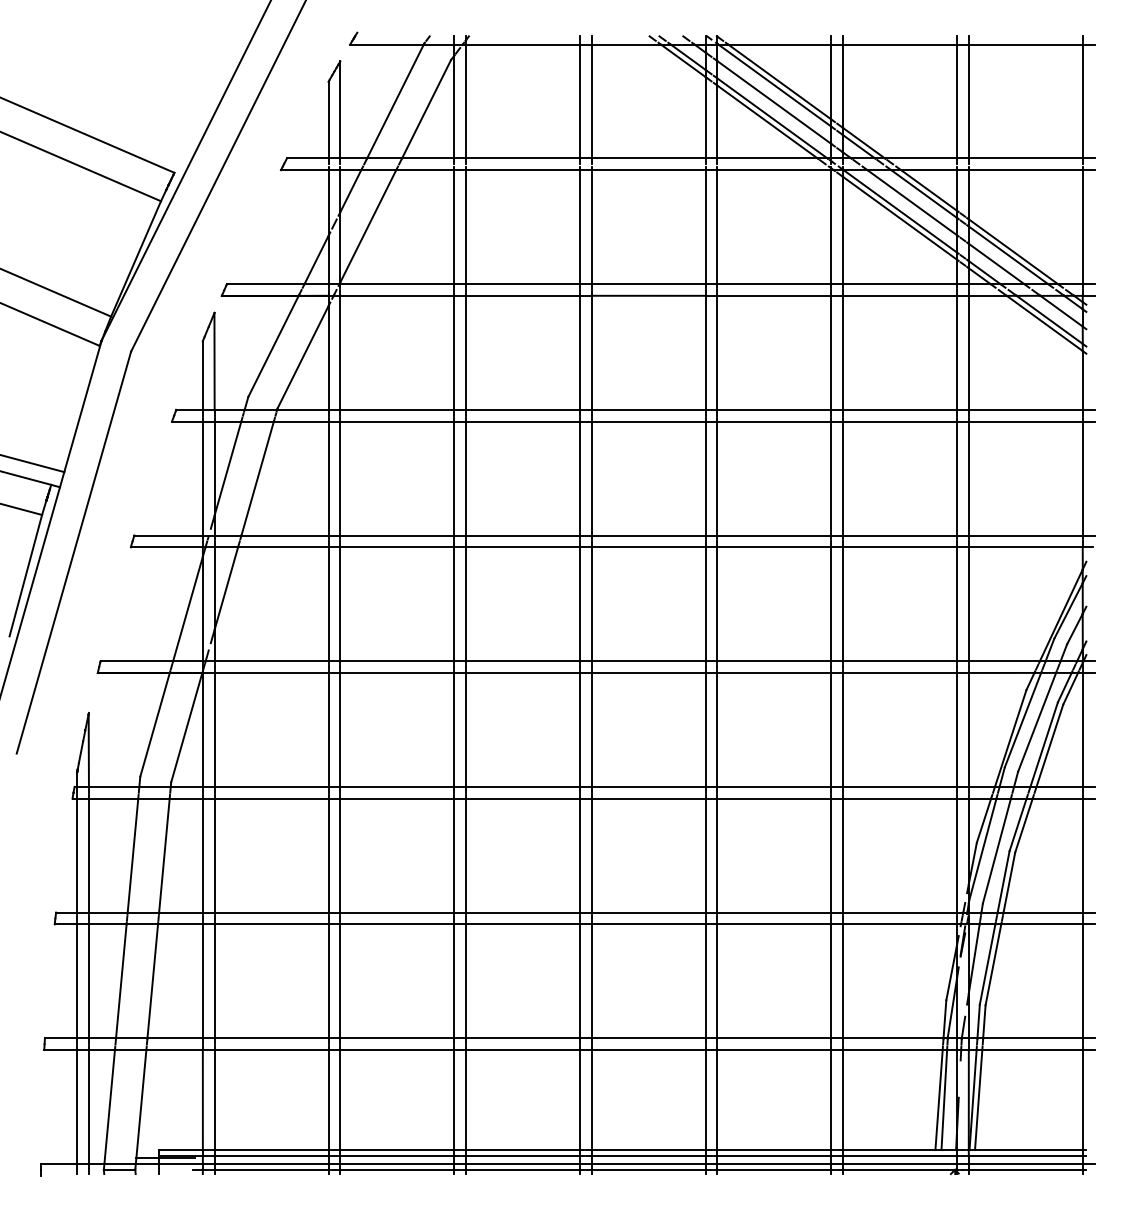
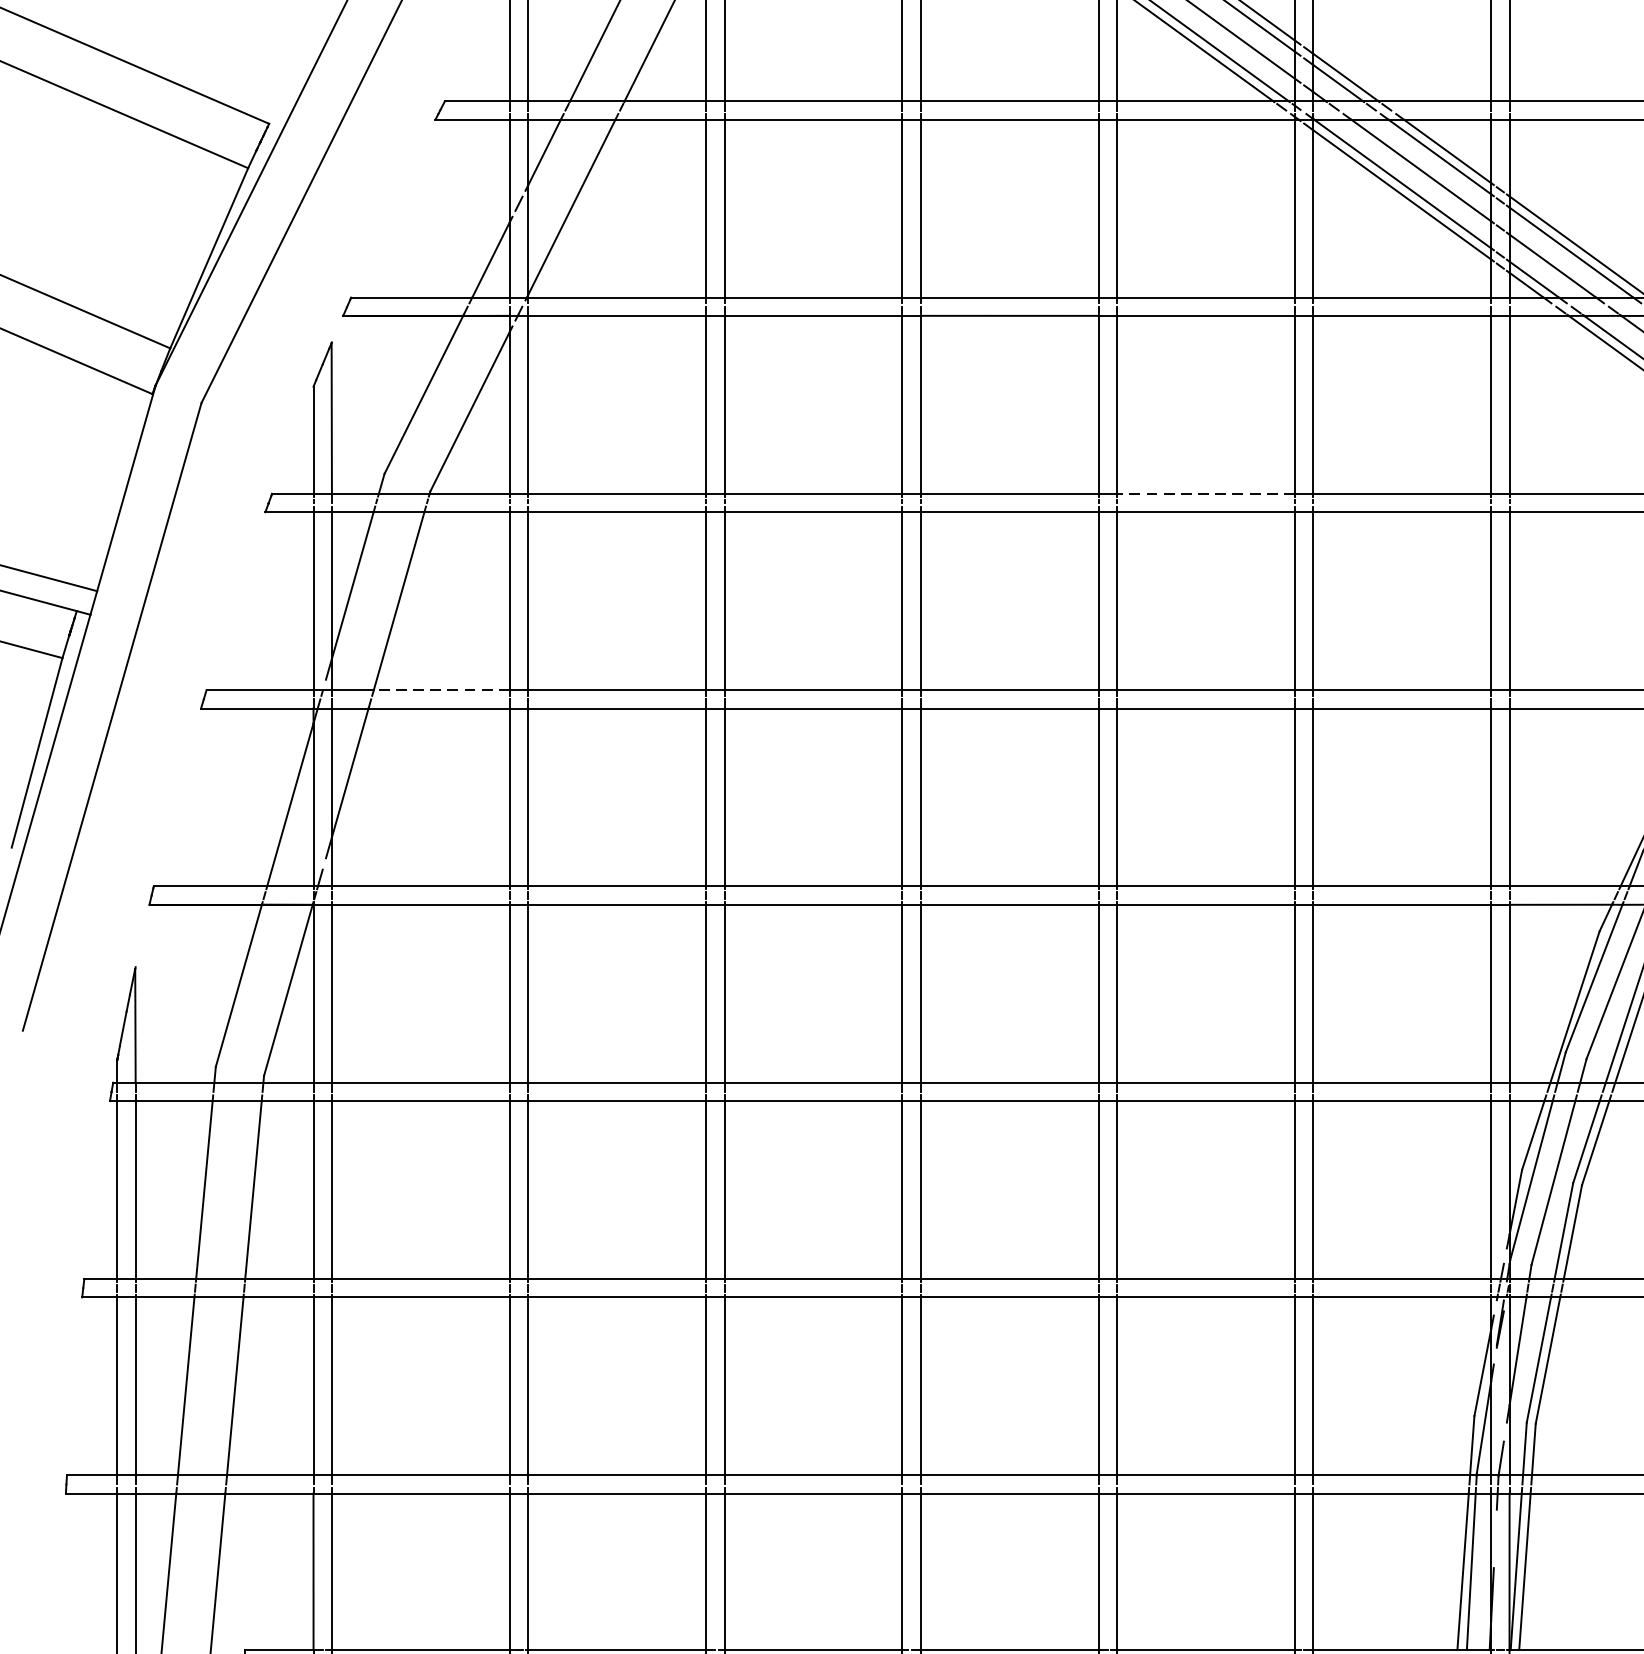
line: (774, 409) -> (1206, 493), solid -> dashed
line: (285, 535) -> (442, 690), solid -> dashed

